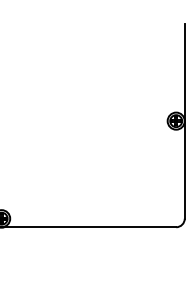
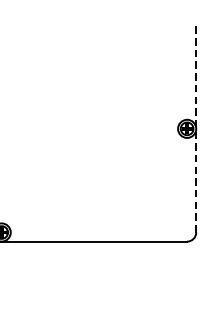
line: (184, 121) -> (195, 129), solid -> dashed

